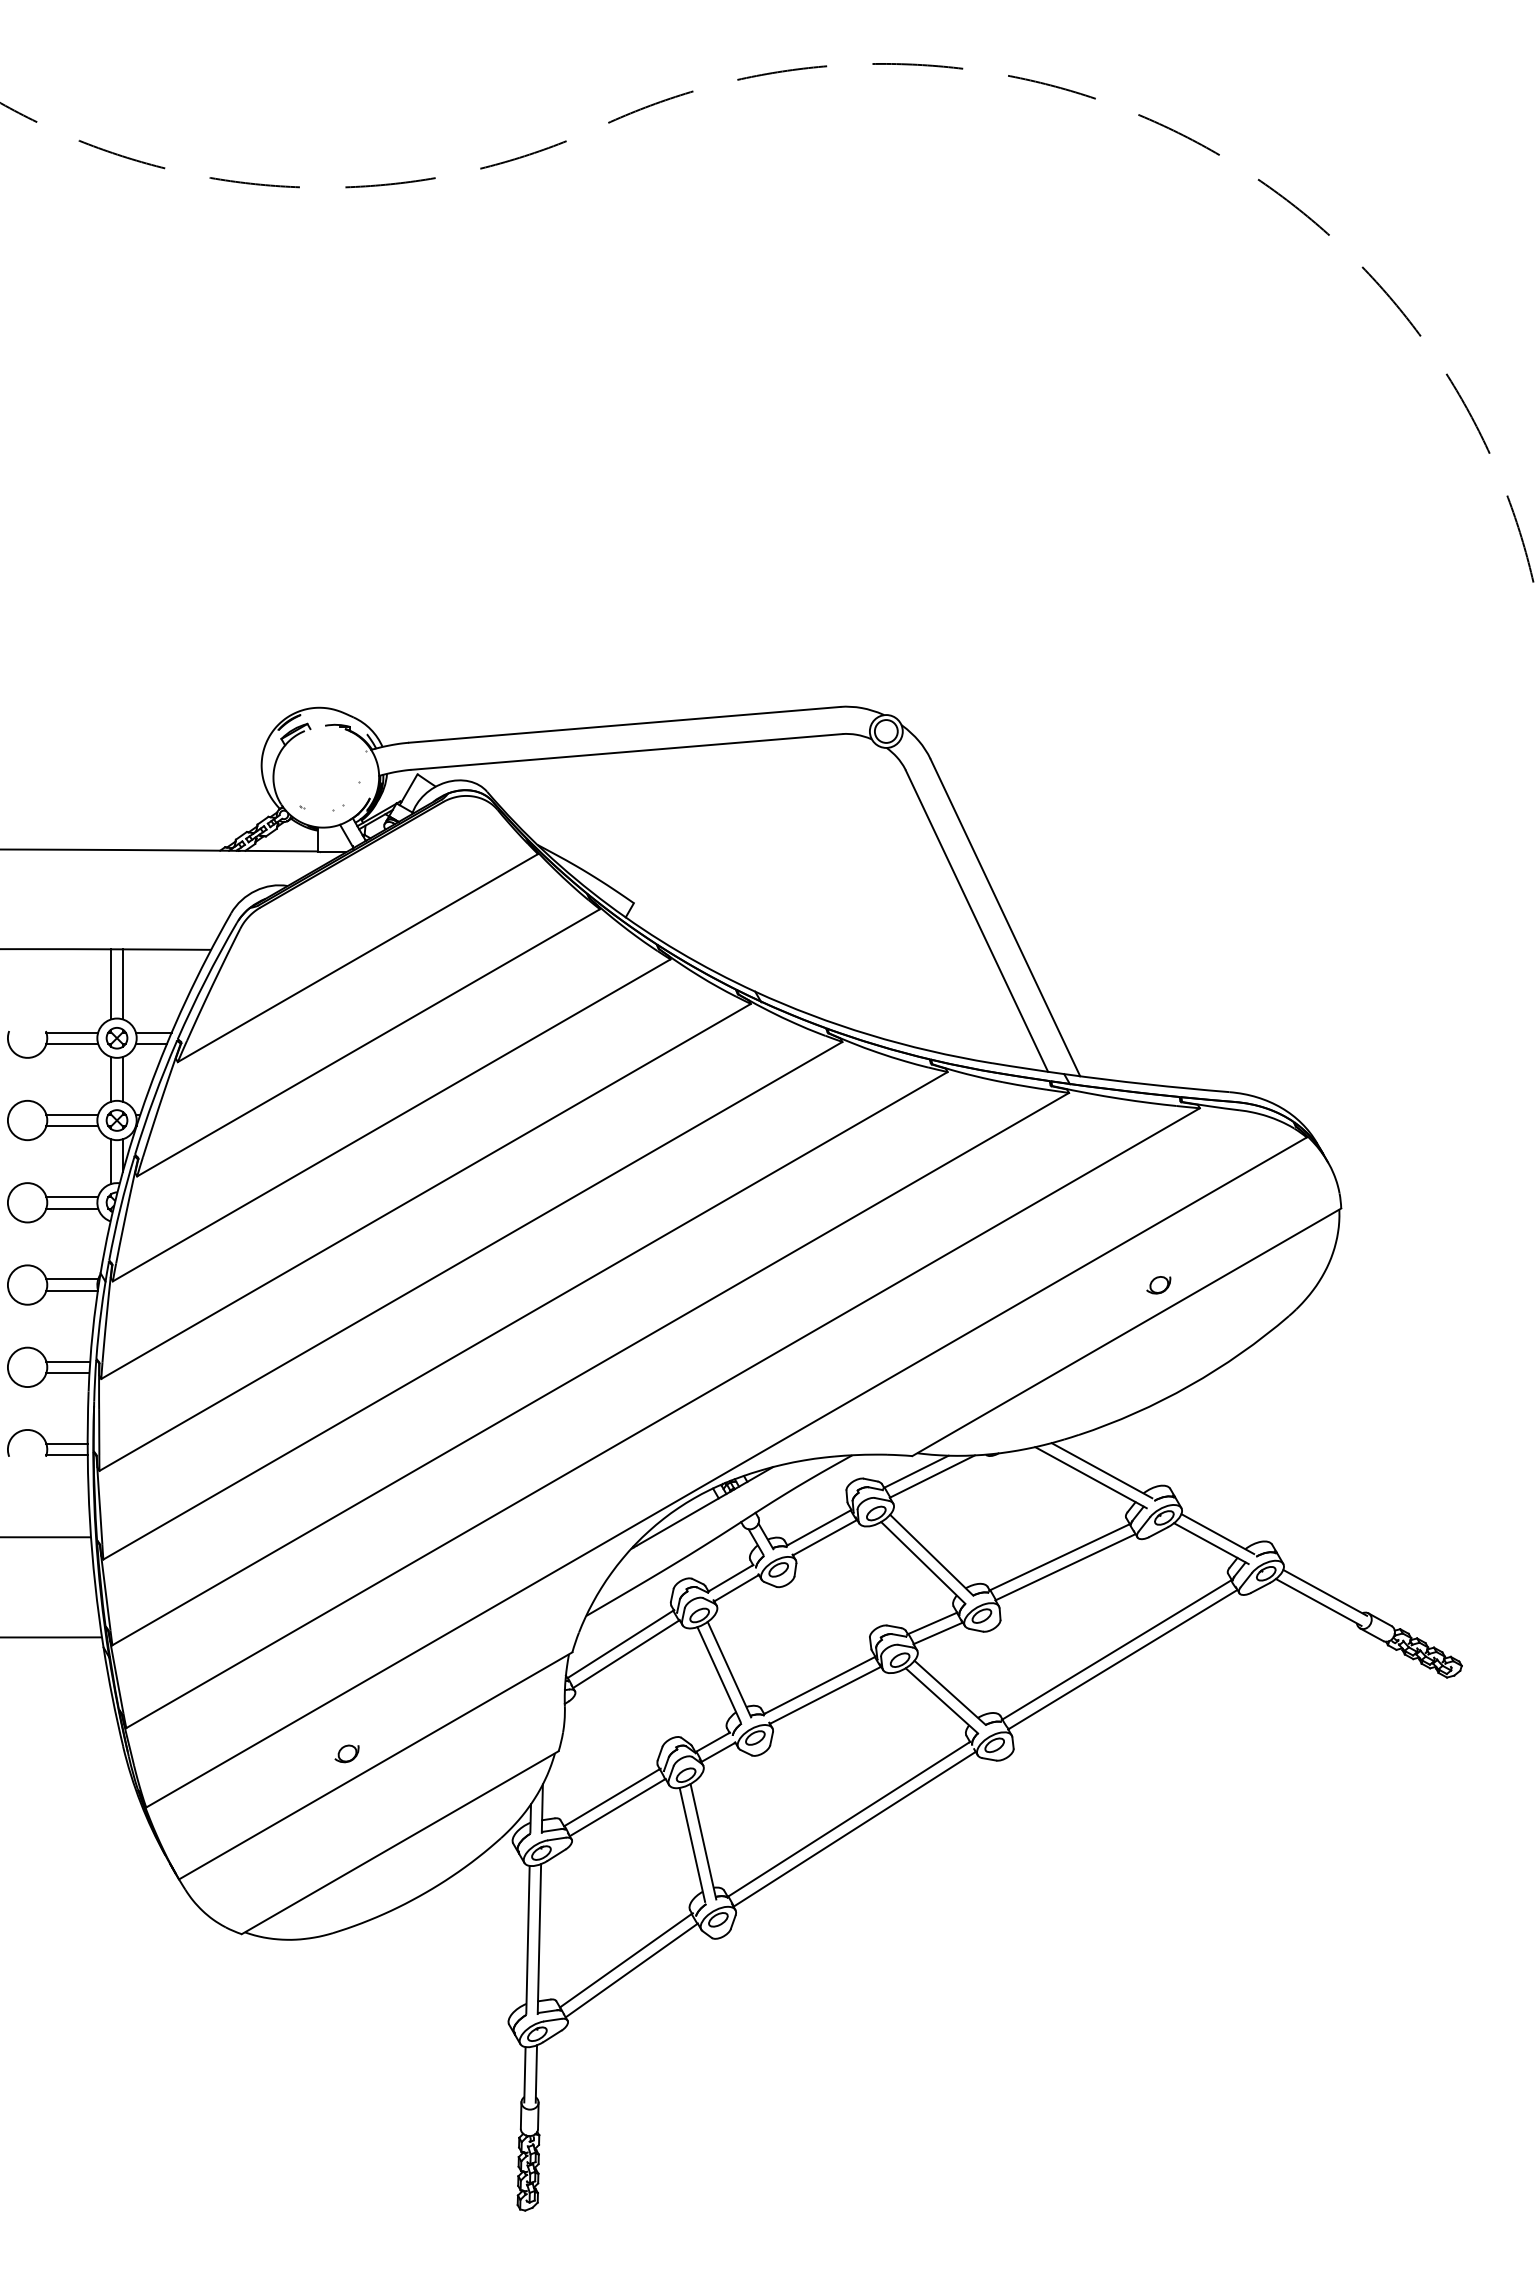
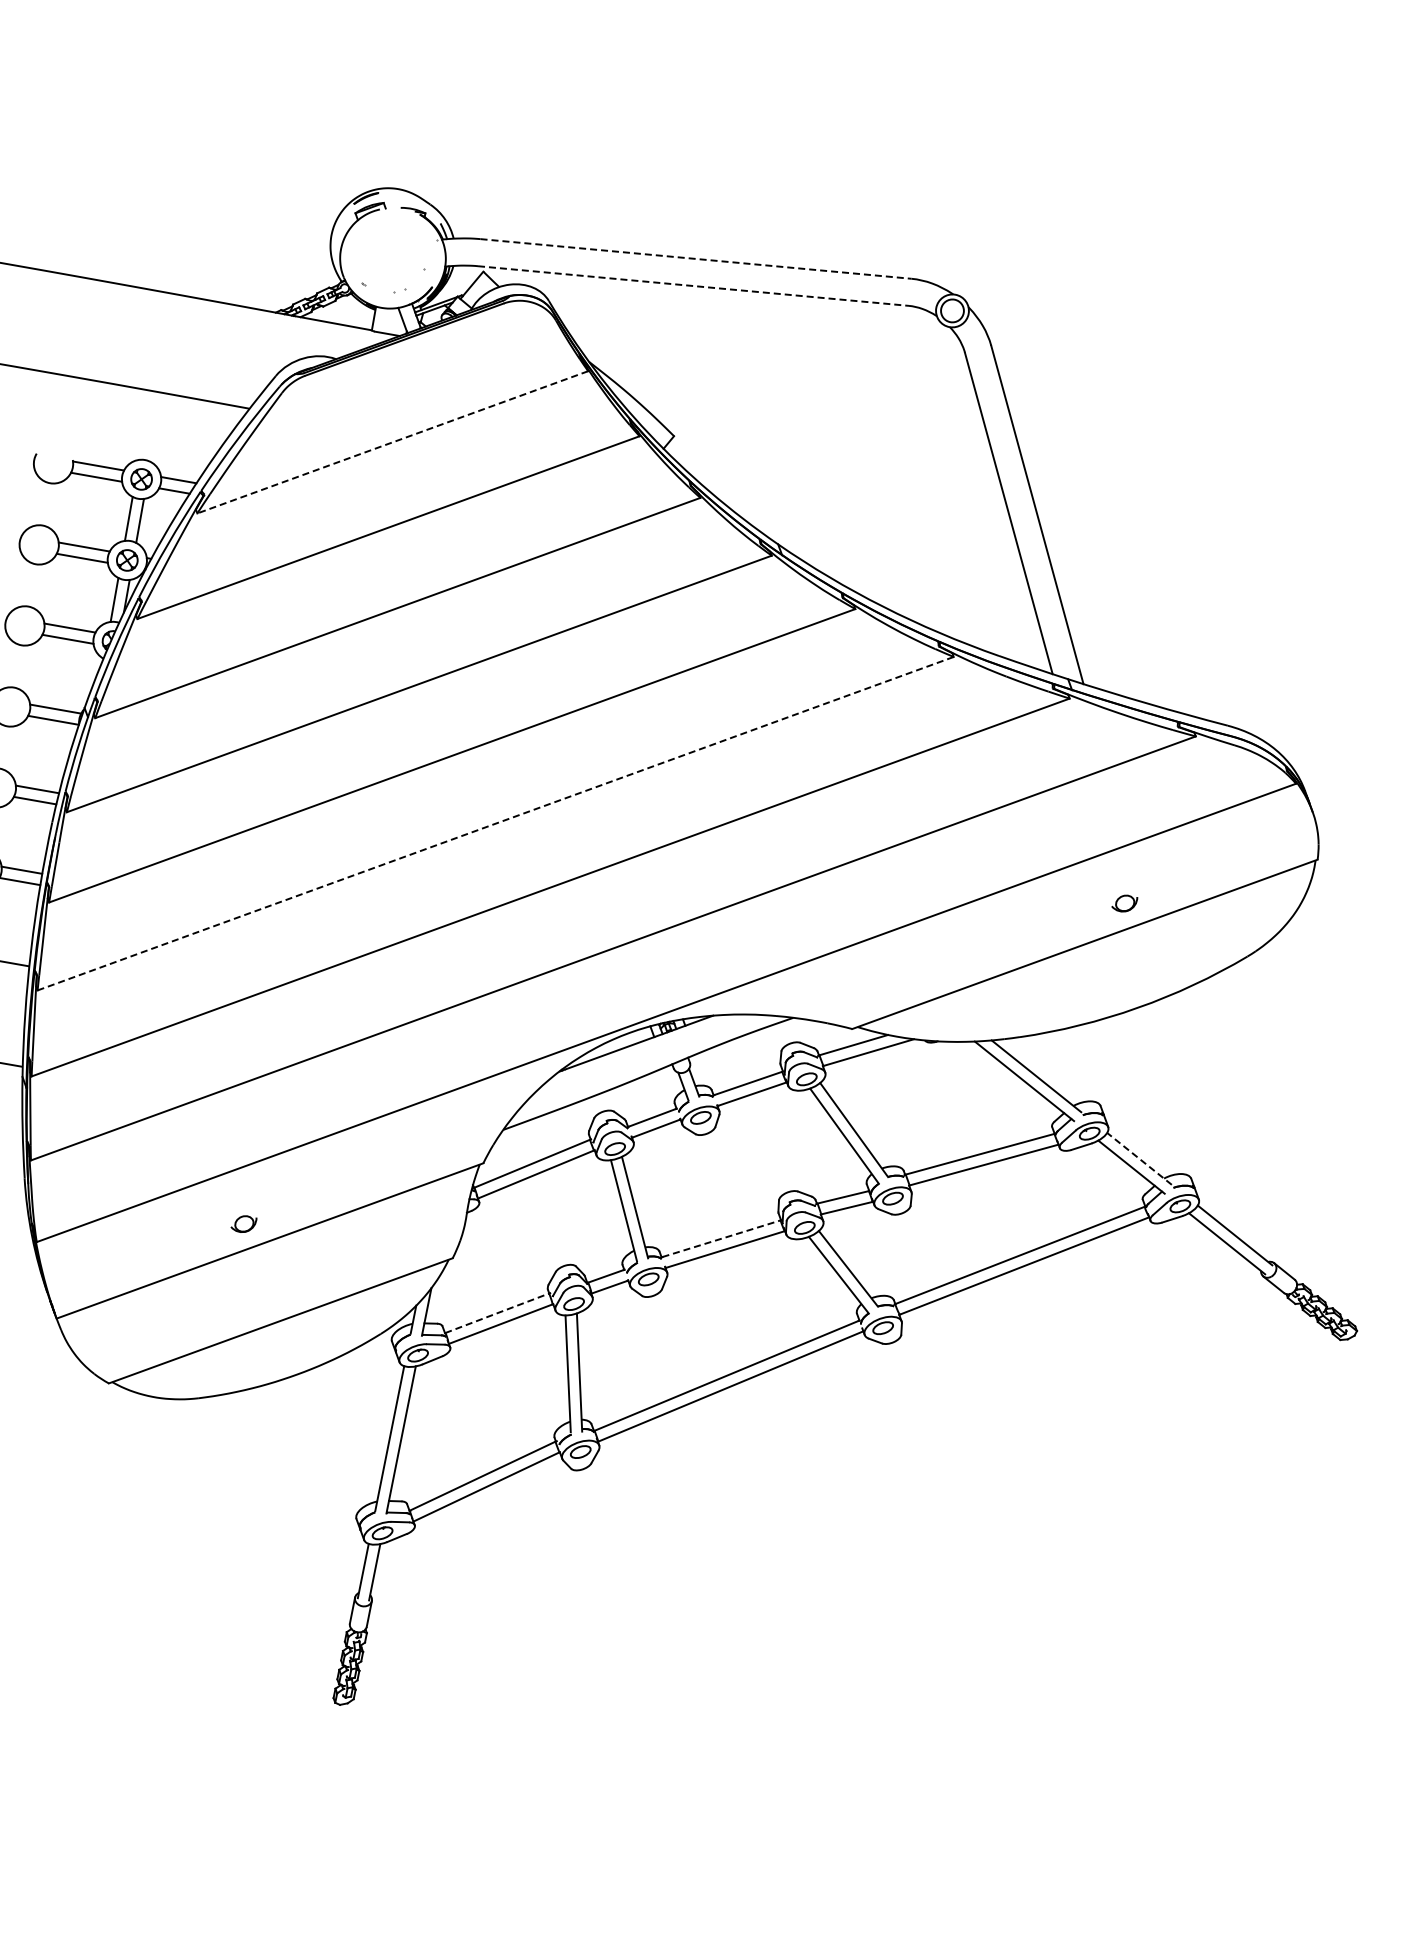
line: (625, 724) -> (696, 258), solid -> dashed
line: (627, 751) -> (694, 285), solid -> dashed
line: (357, 958) -> (392, 442), solid -> dashed
line: (111, 984) -> (145, 425), removed
line: (122, 984) -> (156, 427), removed
line: (525, 1316) -> (495, 824), solid -> dashed
line: (1217, 1533) -> (1139, 1158), solid -> dashed
line: (820, 1685) -> (721, 1239), solid -> dashed
line: (611, 1797) -> (496, 1313), solid -> dashed

